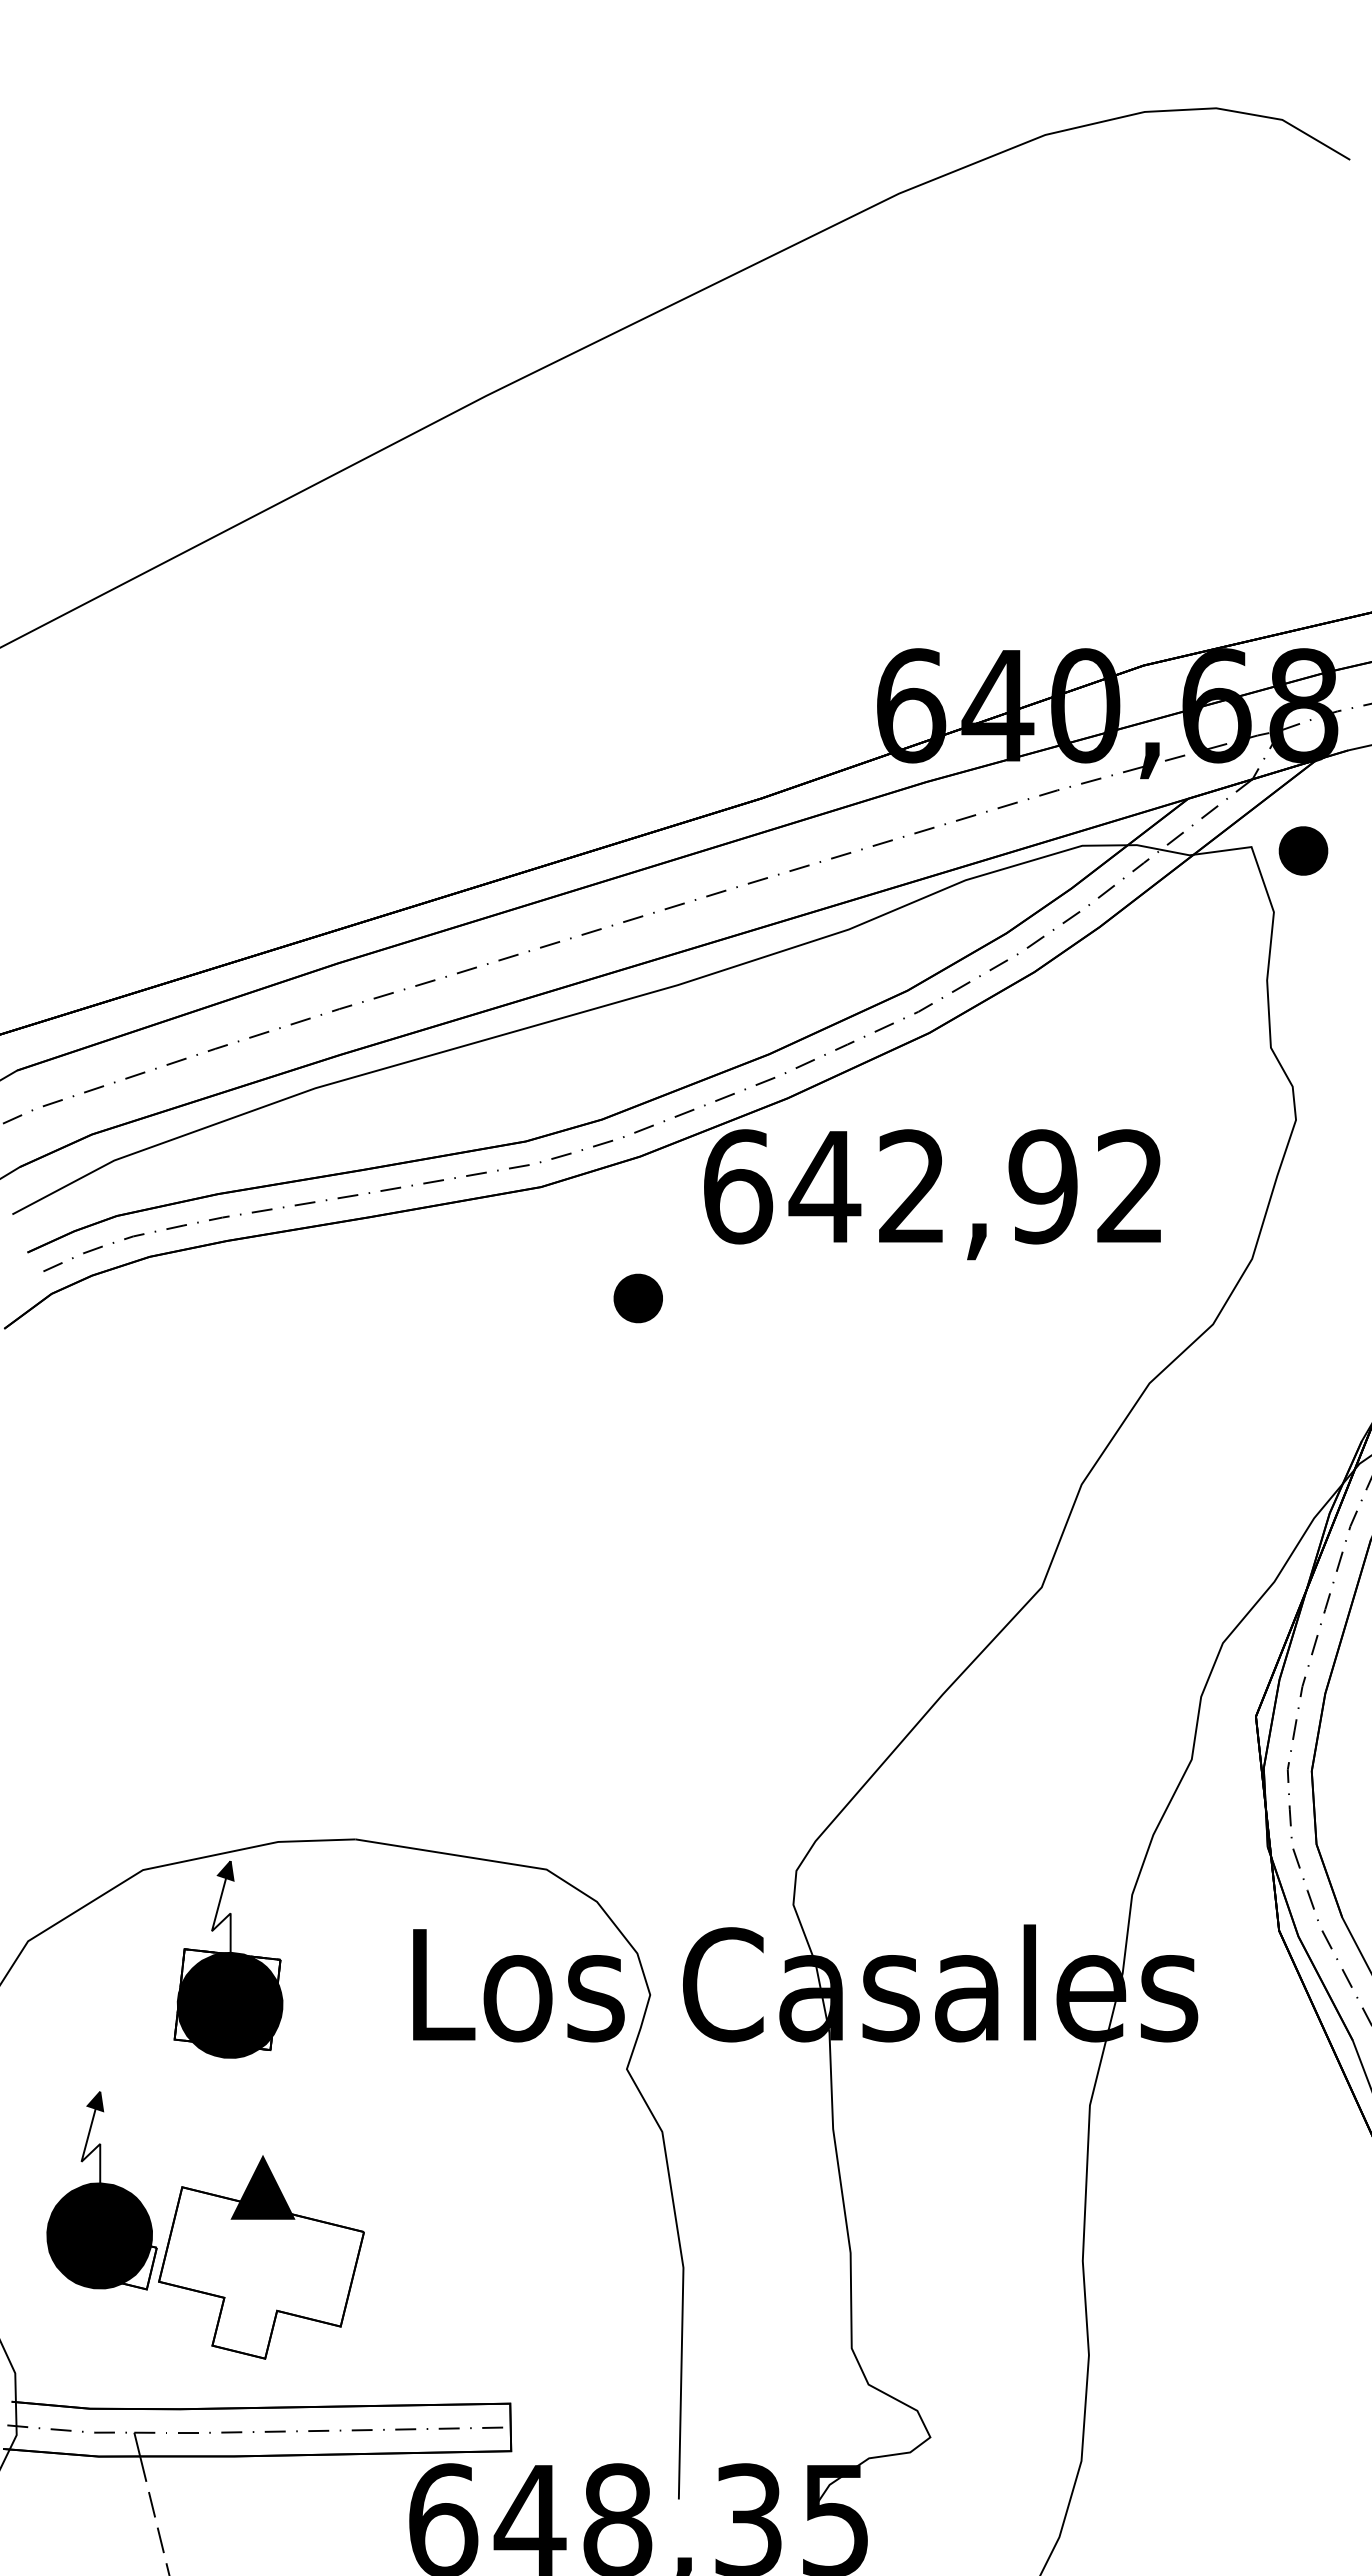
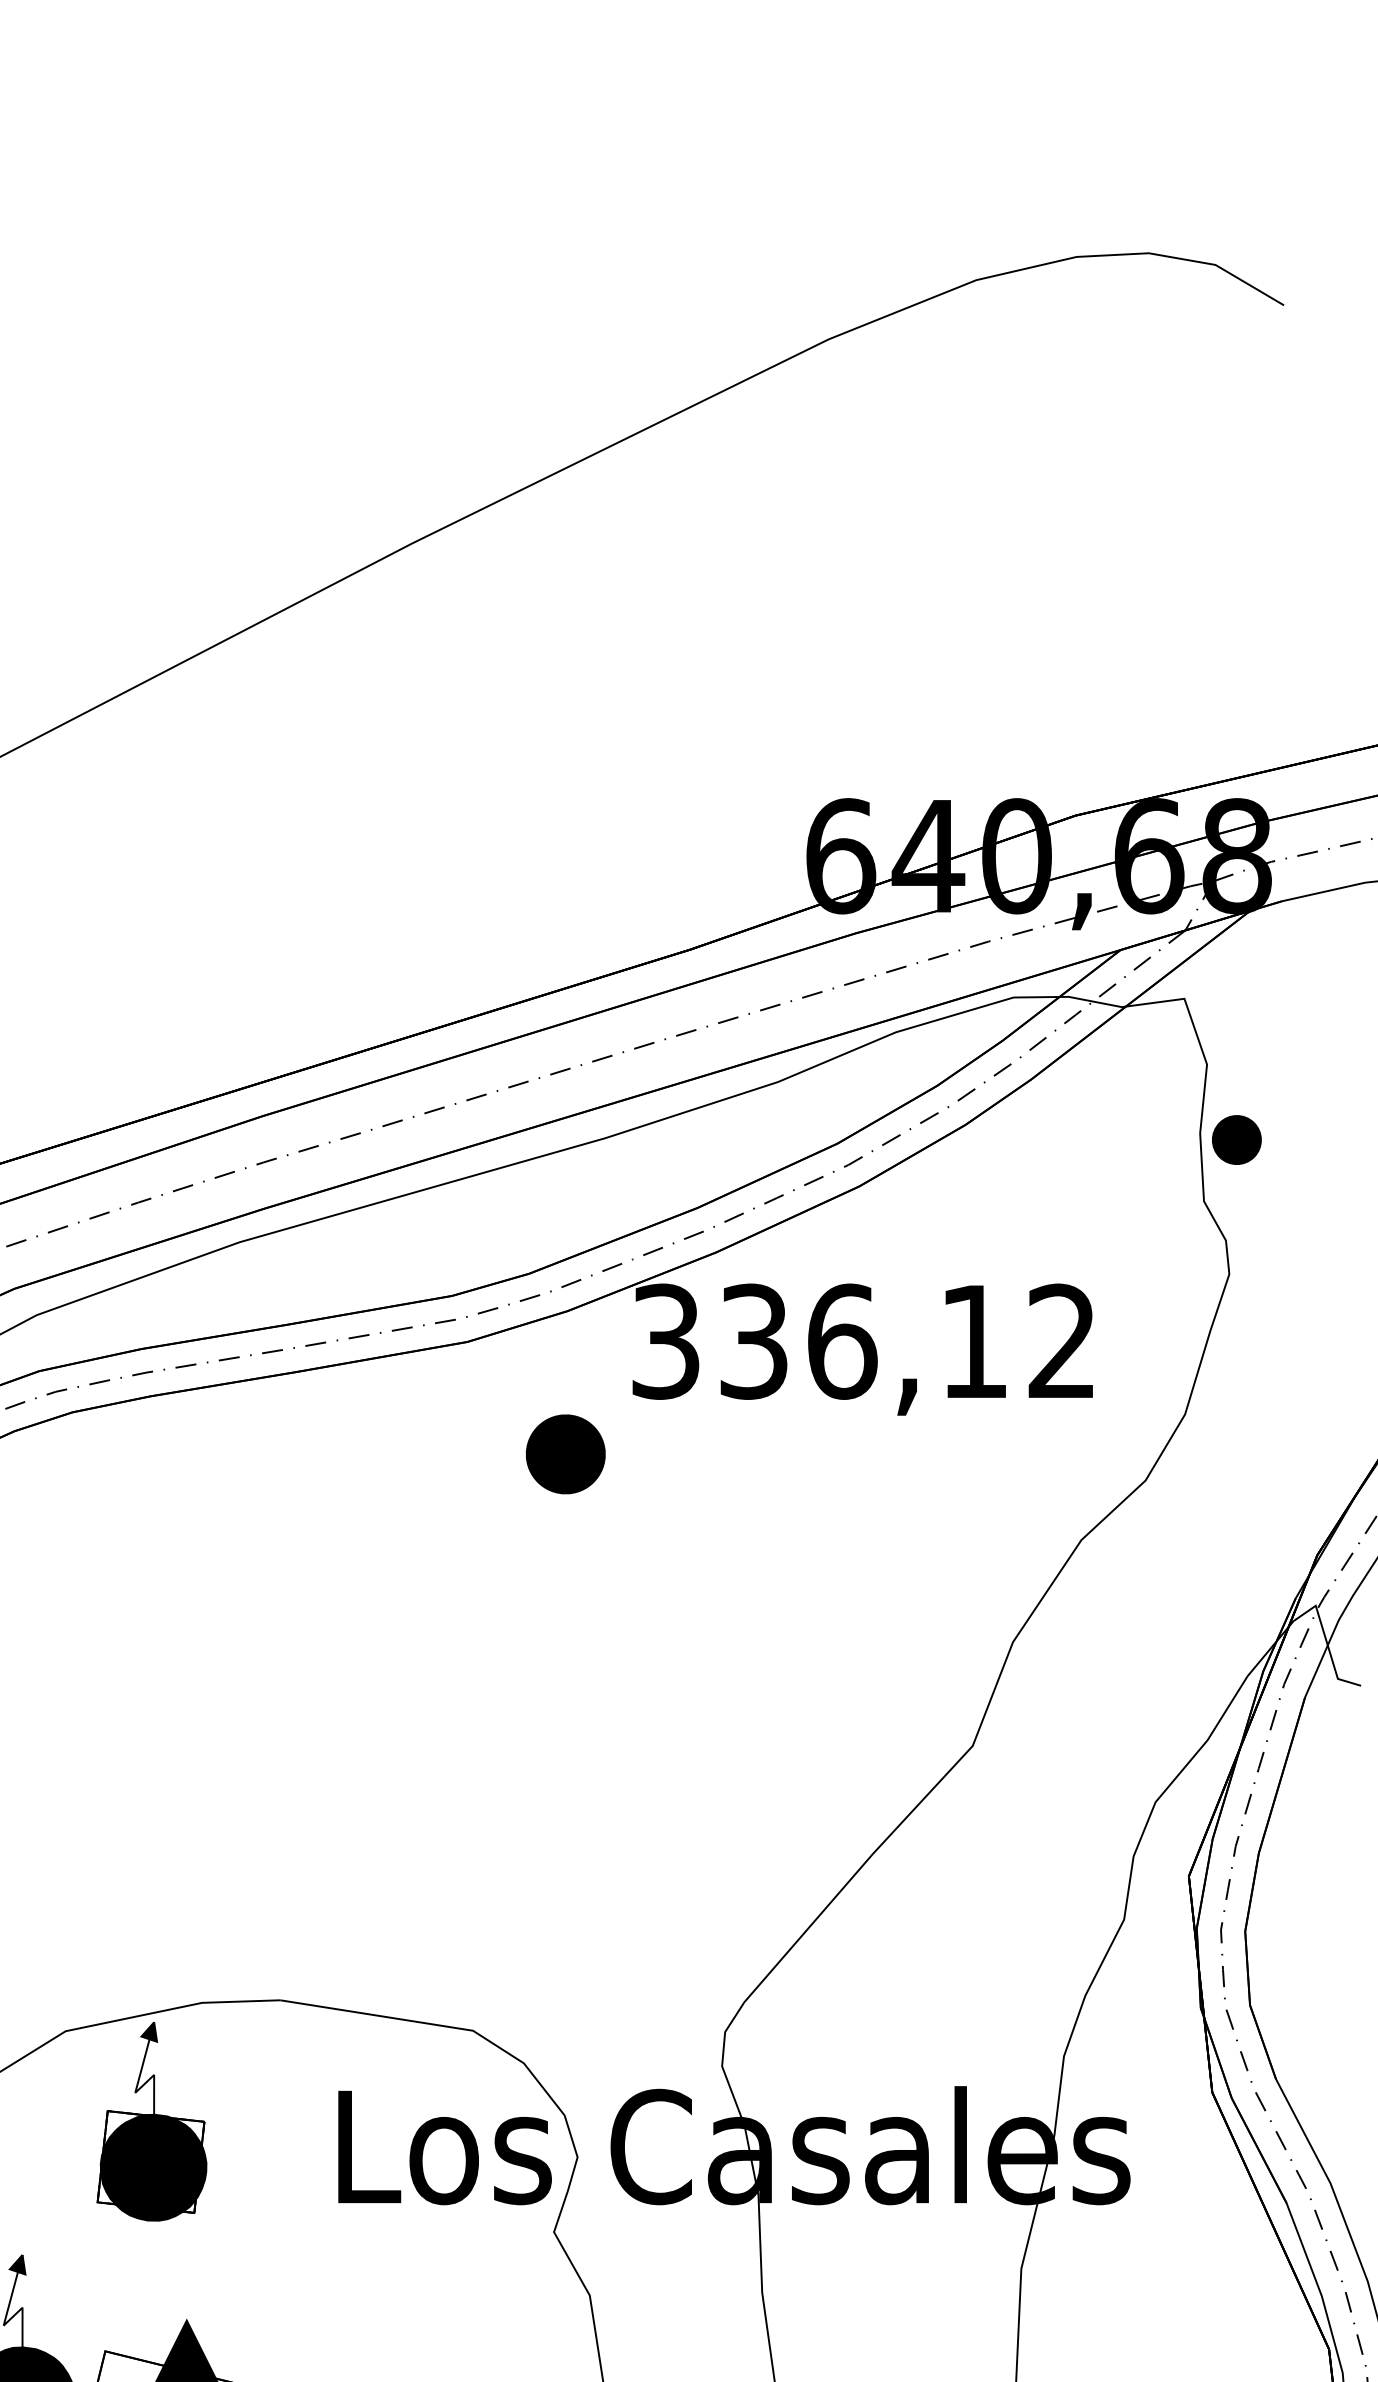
part: (1303, 850) -> (1236, 1139), moved
text: (890, 1186) -> (820, 1341), 642,92 -> 336,12
part: (637, 1298) -> (564, 1454), size x1.6

